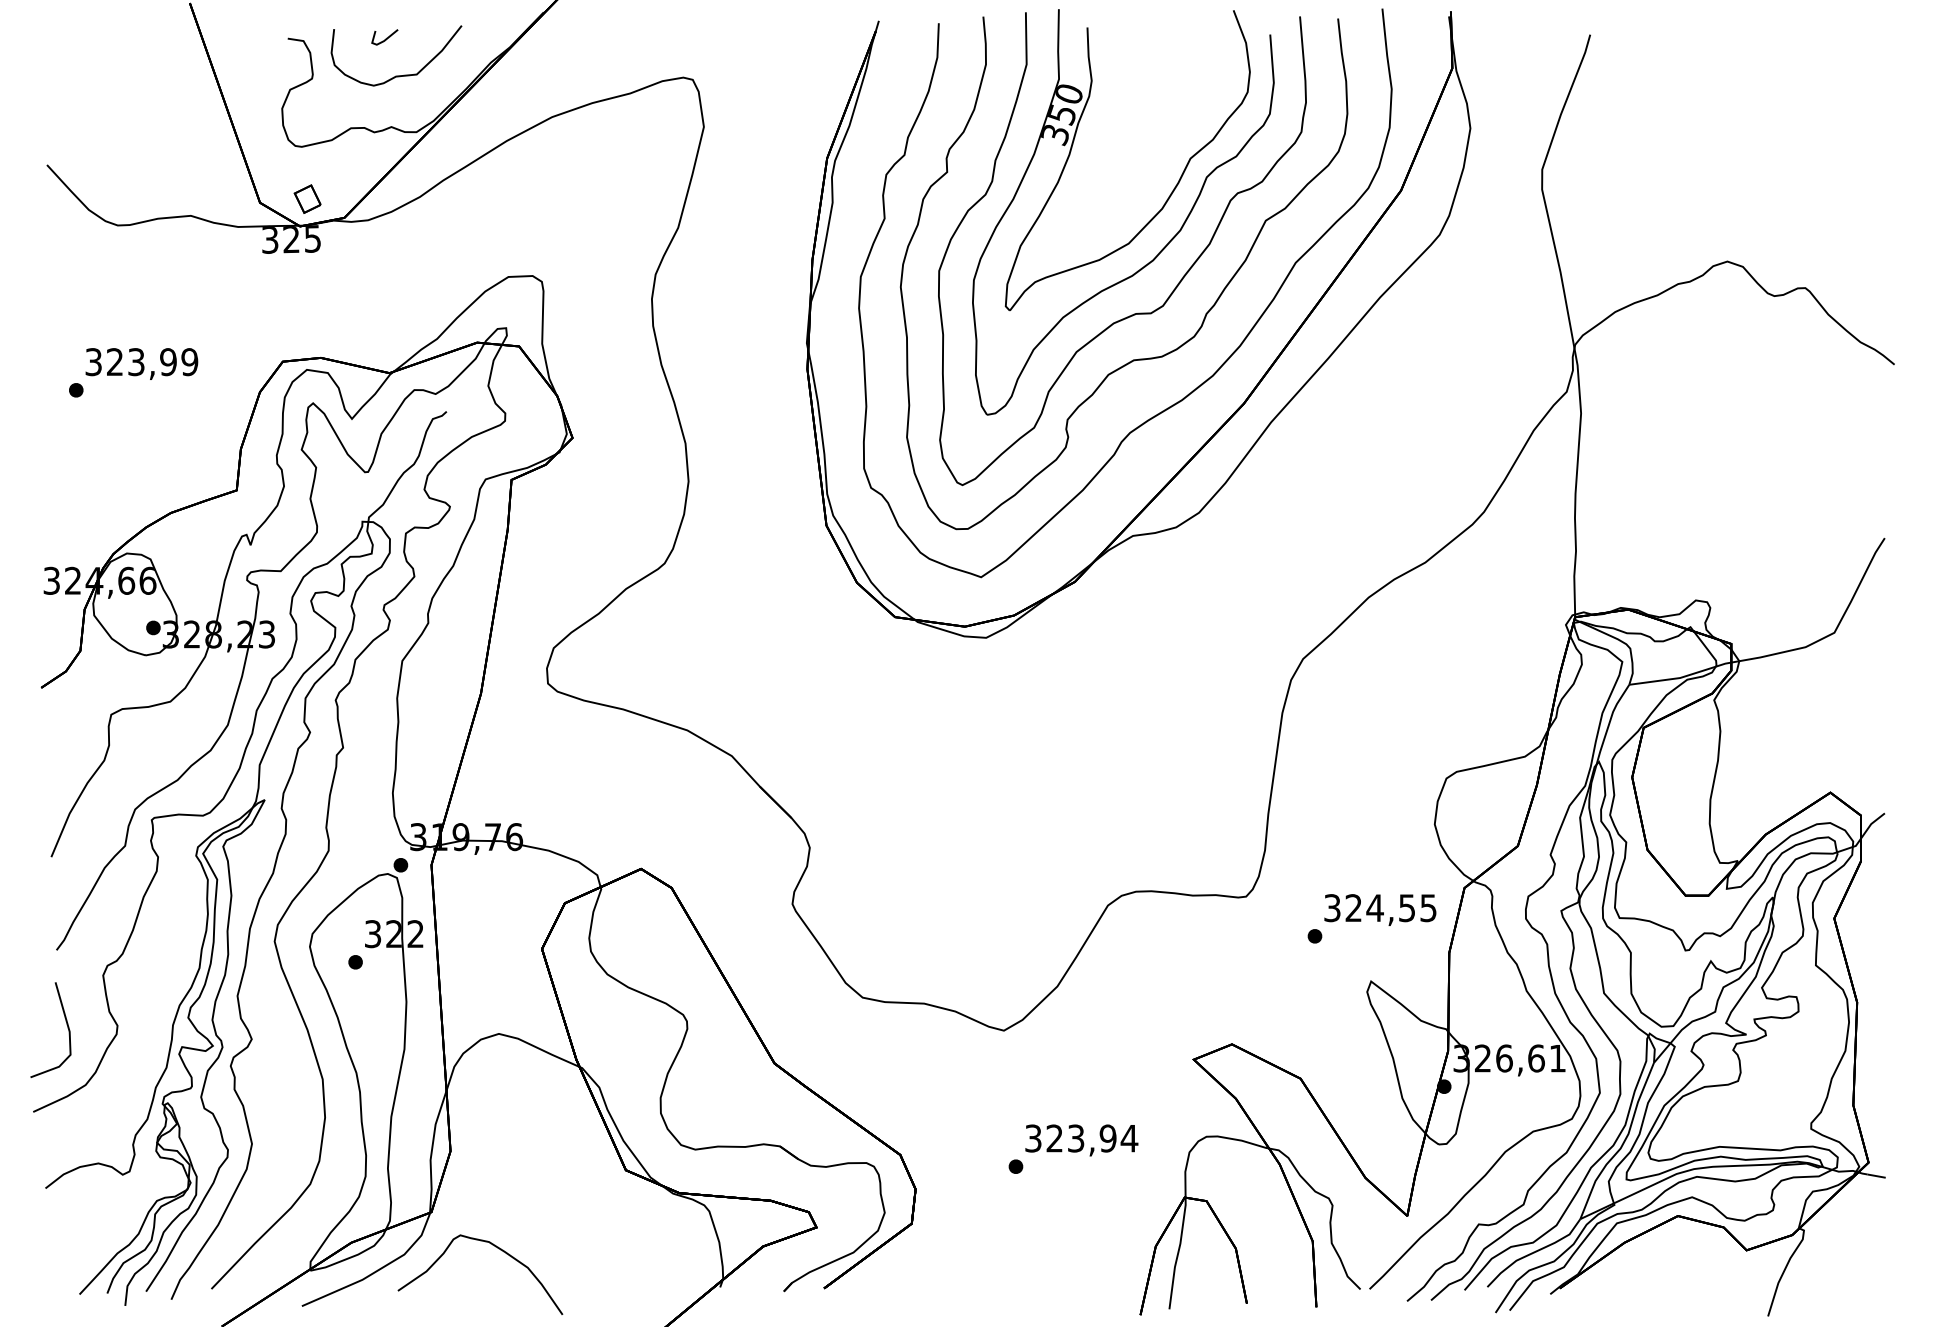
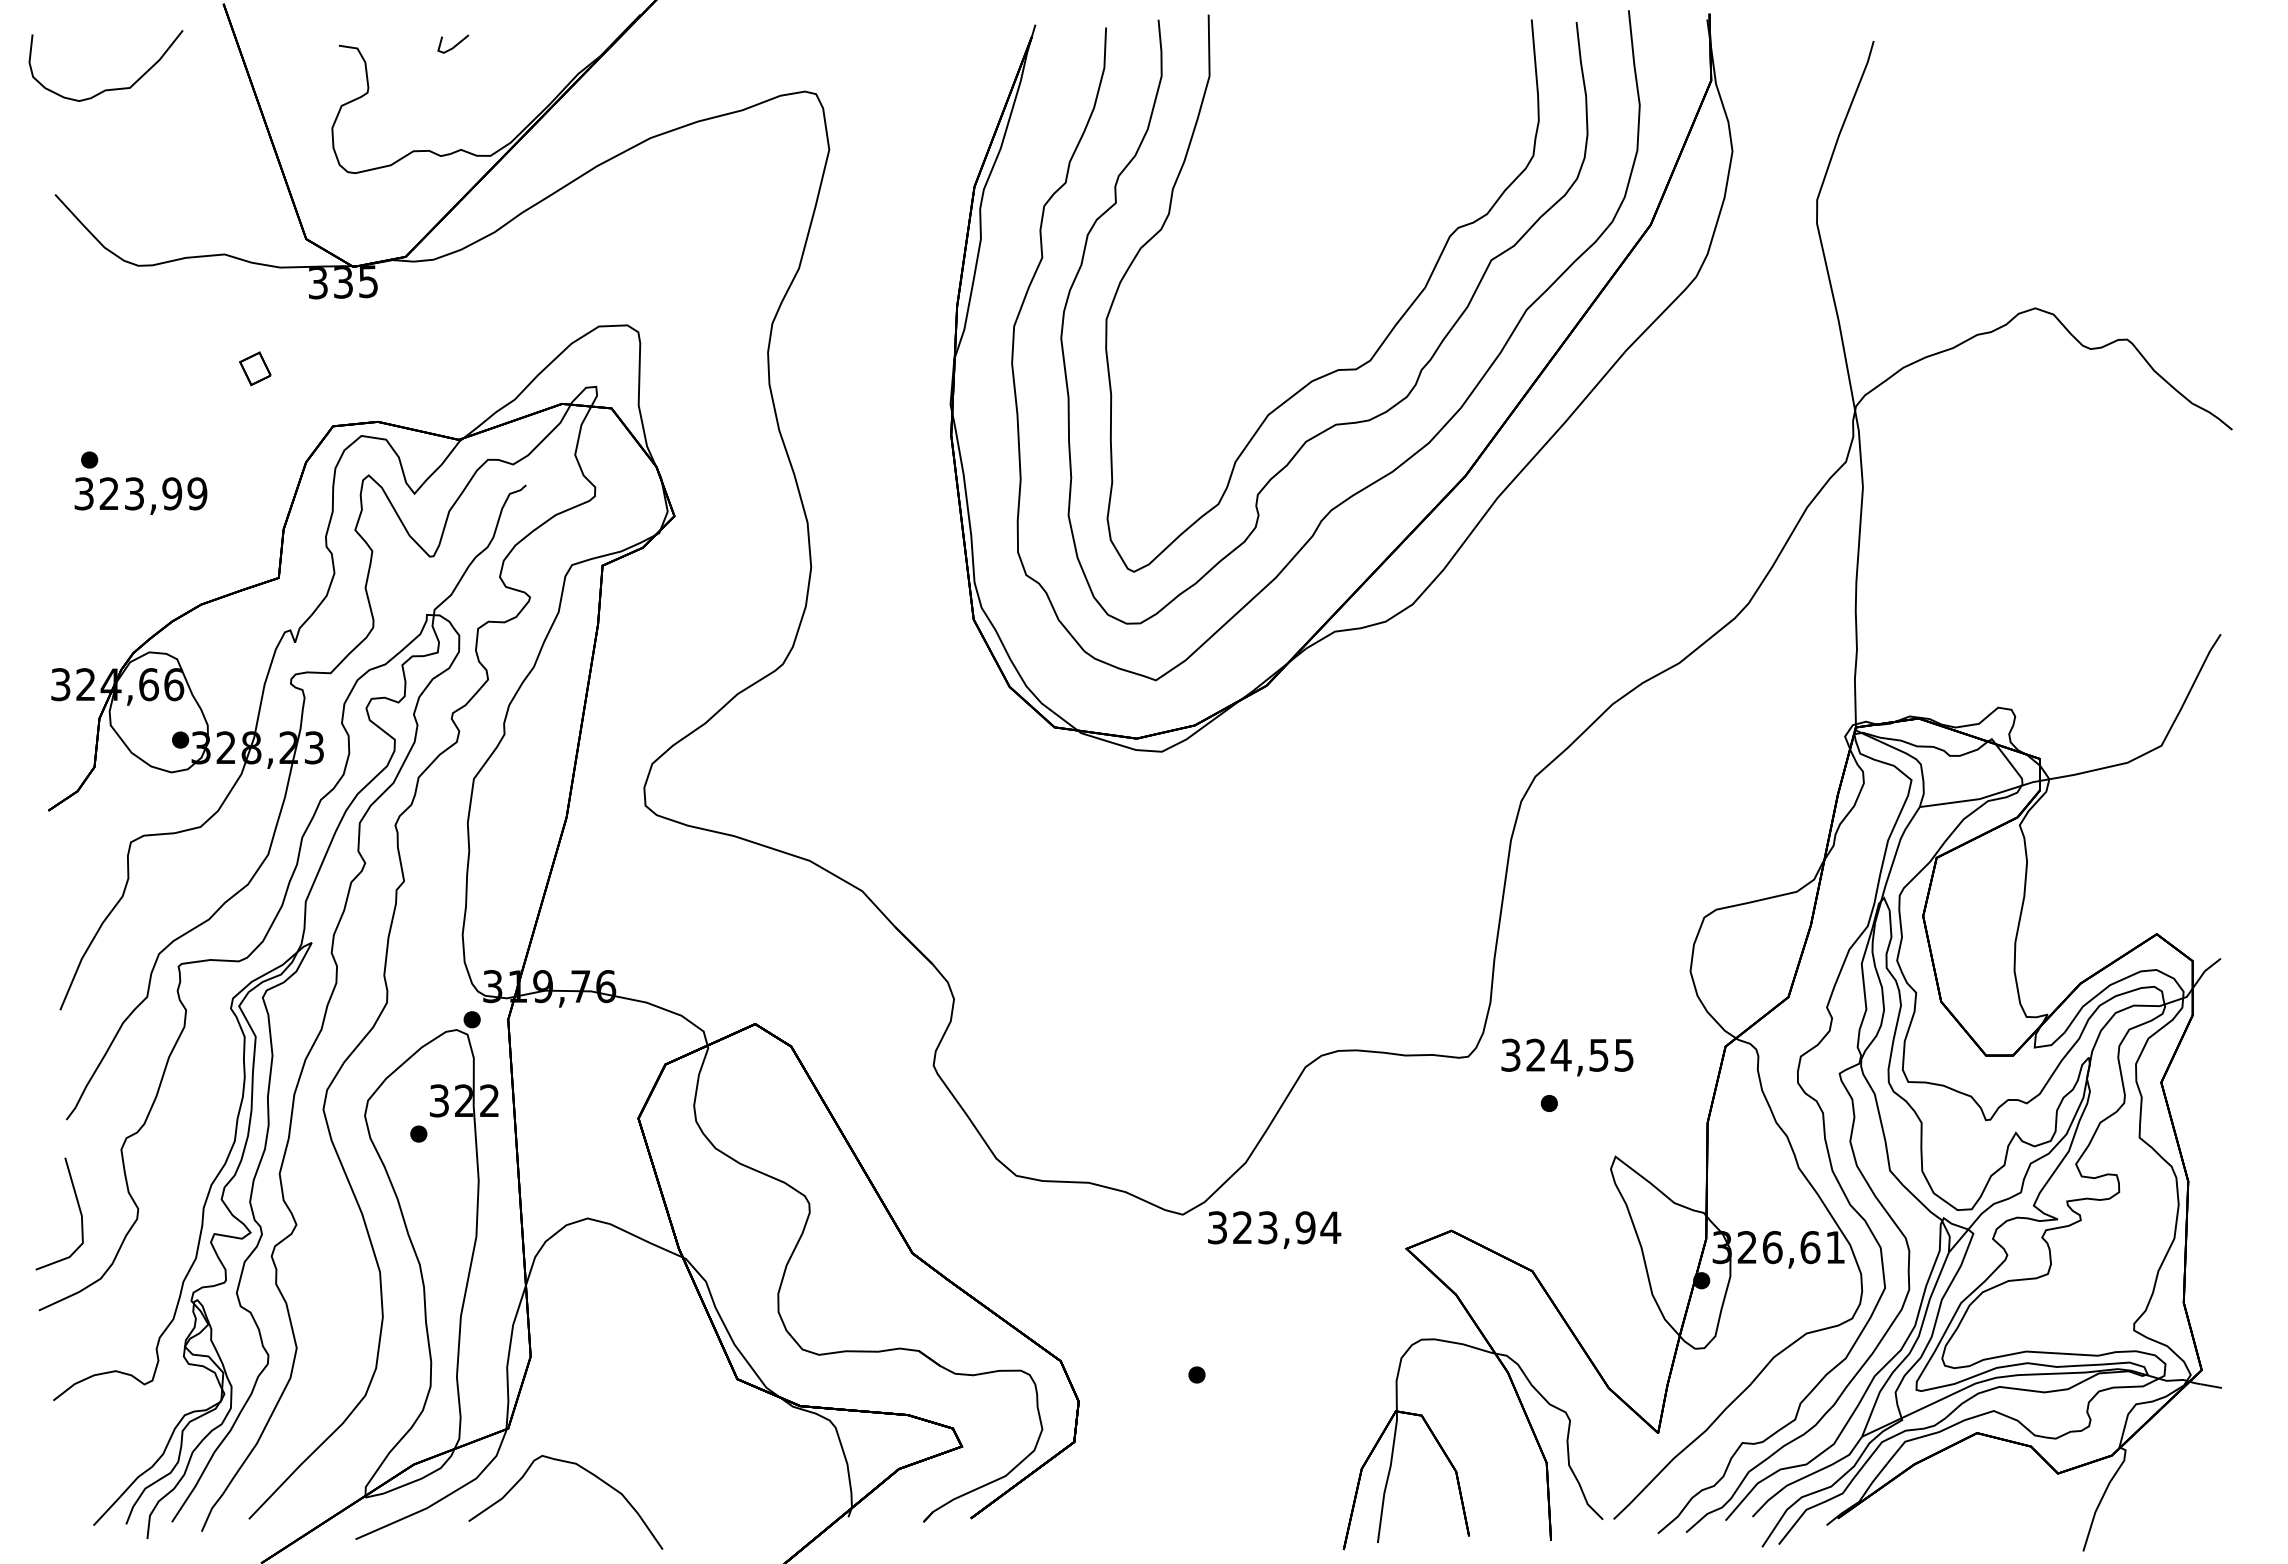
curve: (401, 74) -> (111, 88), moved
part: (307, 198) -> (255, 368), moved
part: (1141, 229) -> (1344, 270), removed
text: (290, 239) -> (342, 282), 325 -> 335
text: (141, 363) -> (140, 495), moved
text: (1380, 910) -> (1567, 1057), moved
text: (1081, 1139) -> (1274, 1229), moved

